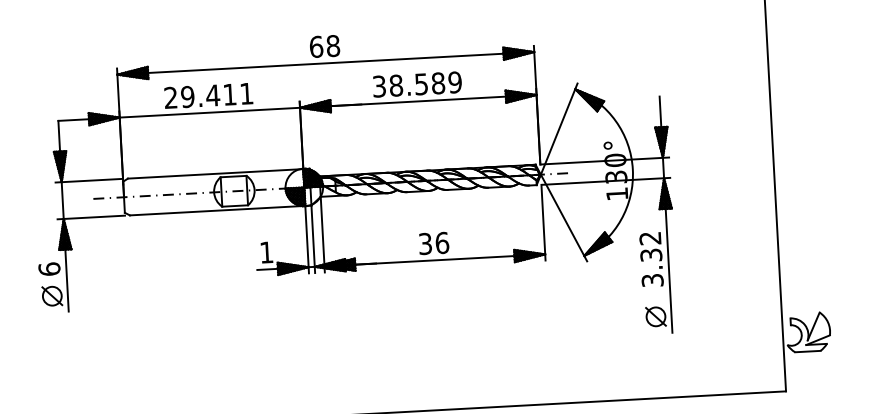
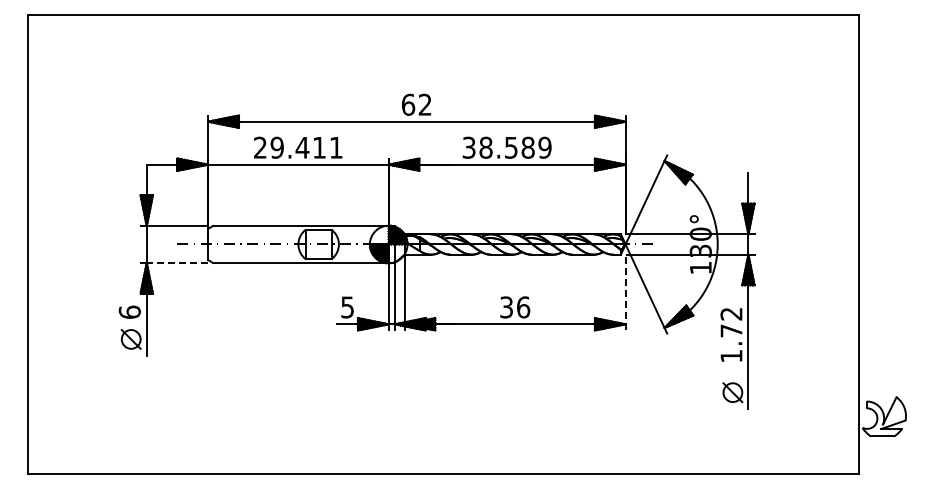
text: (332, 45) -> (424, 104), 68 -> 62
line: (94, 216) -> (177, 262), solid -> dashed
line: (543, 222) -> (625, 292), solid -> dashed
text: (266, 252) -> (347, 307), 1 -> 5
text: (651, 267) -> (731, 343), 3.32 -> 1.72

